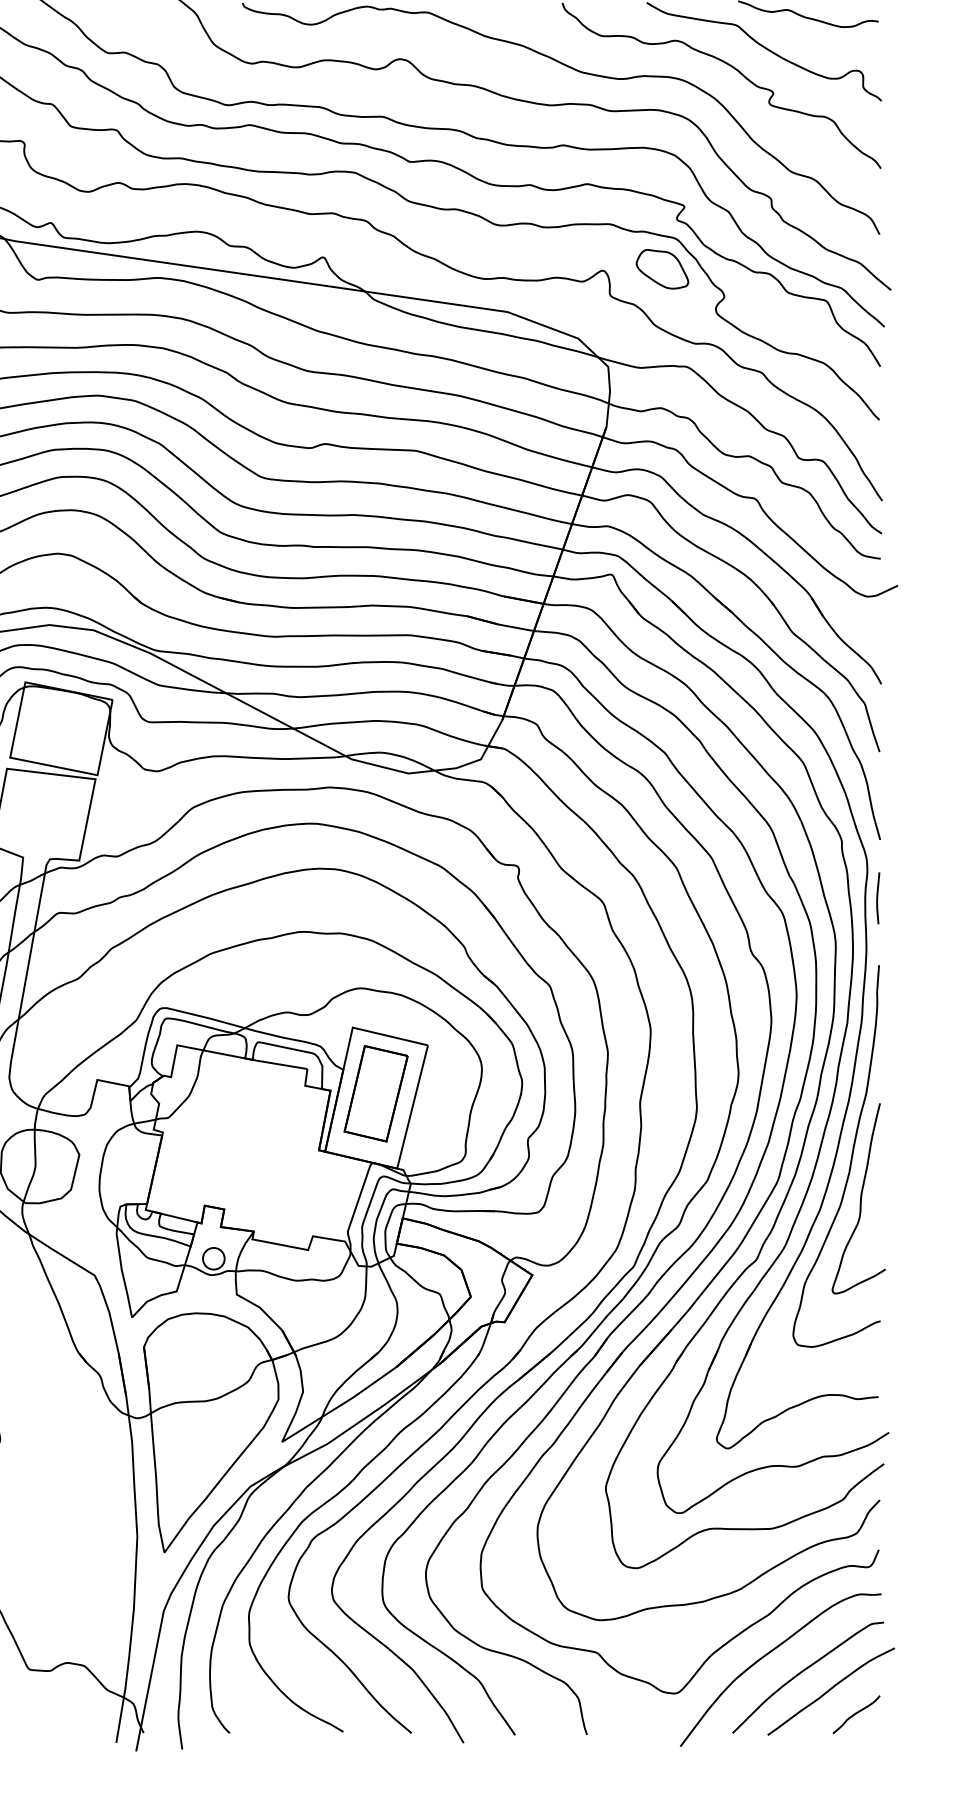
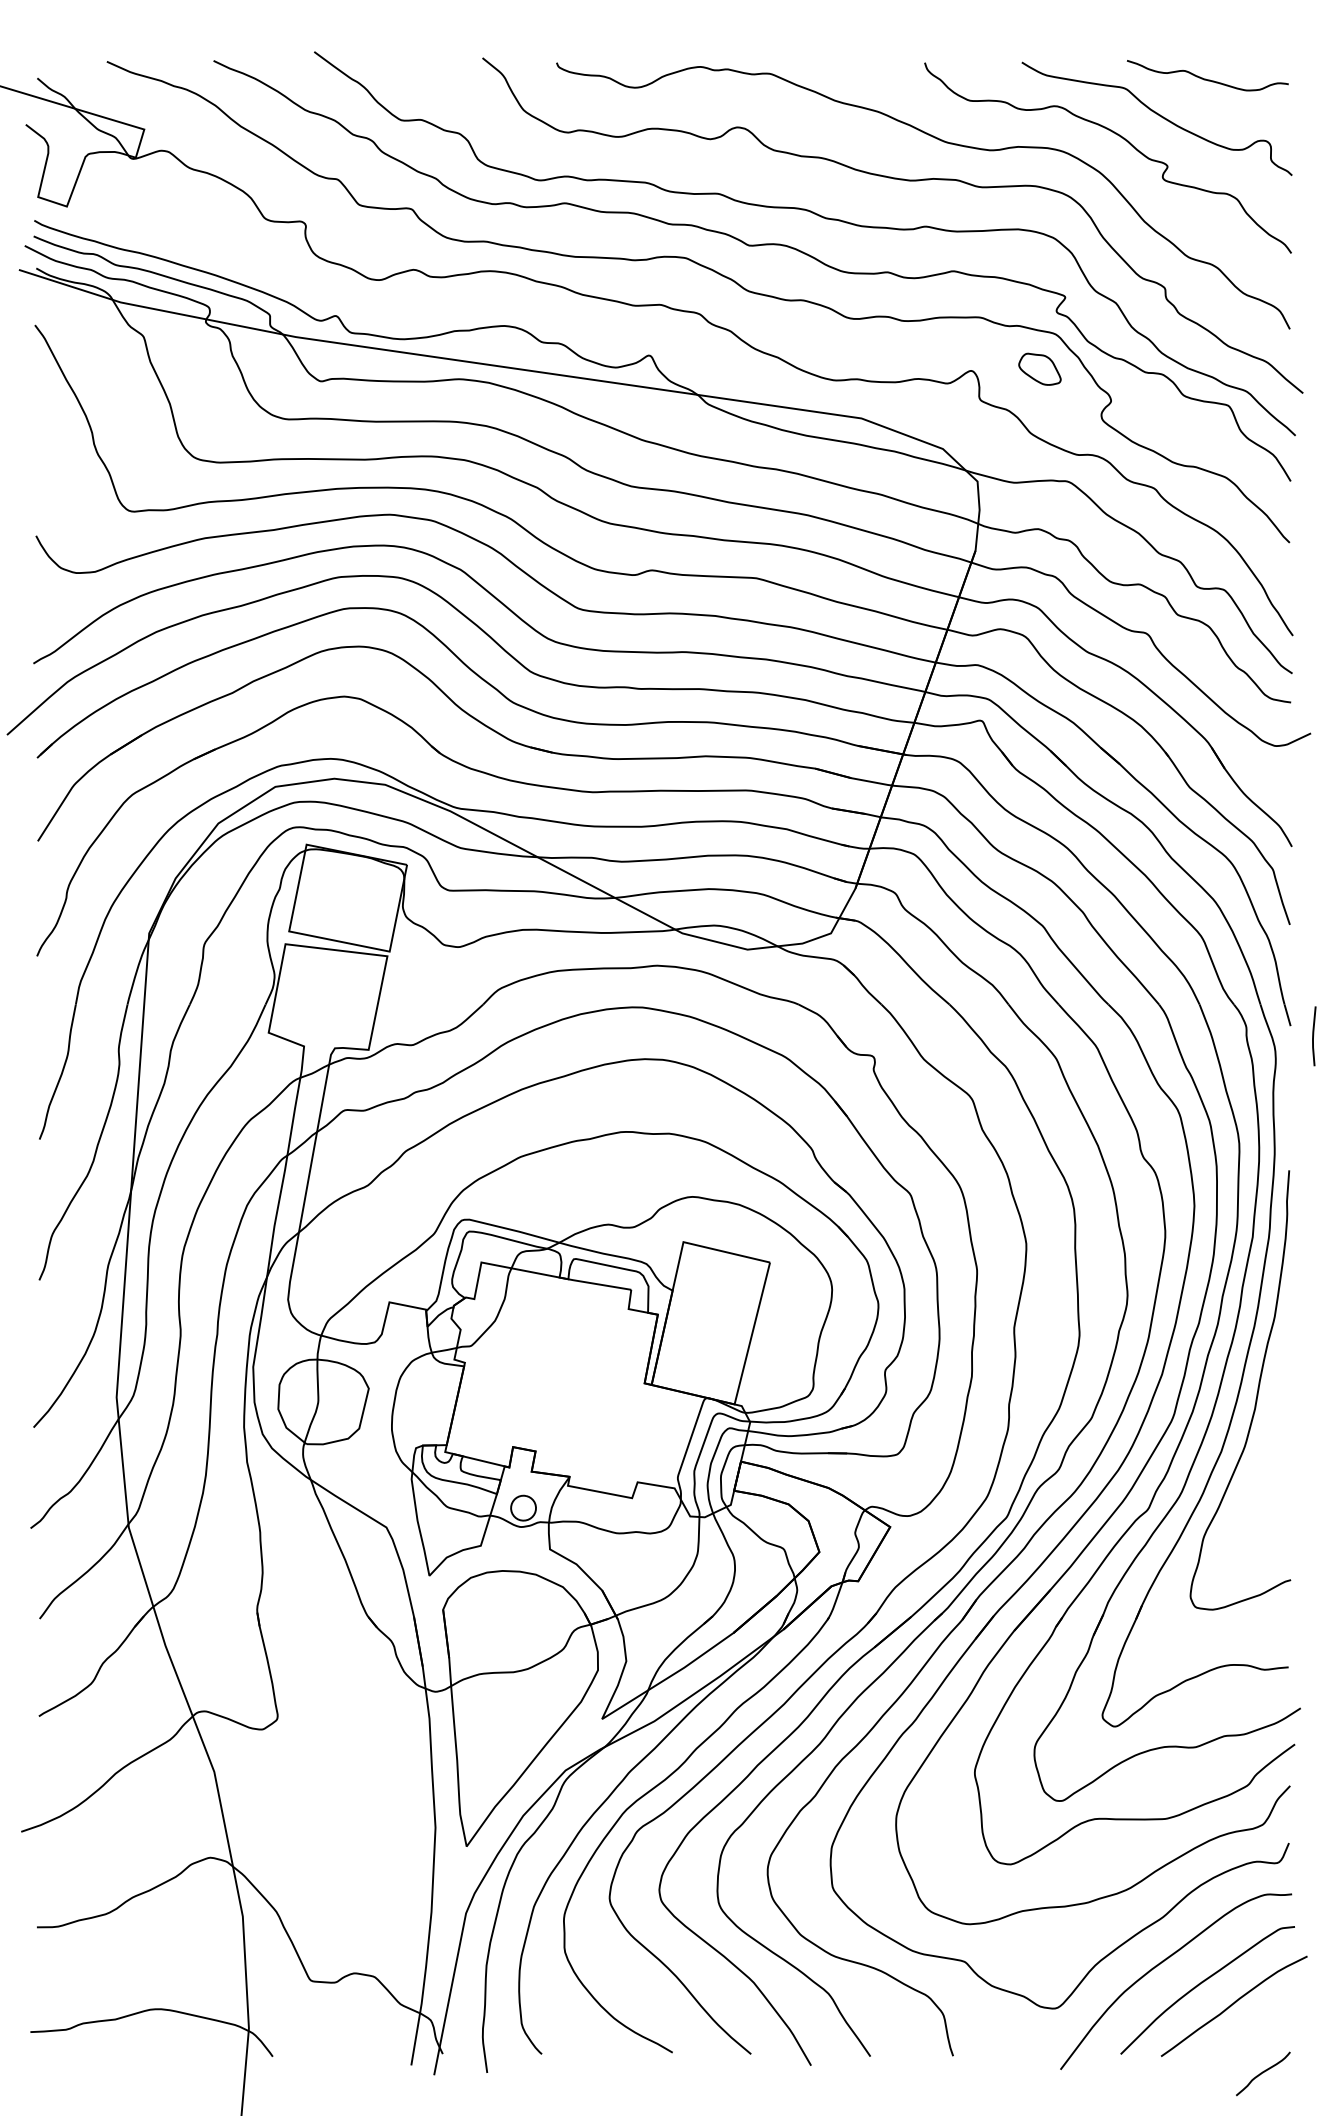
part: (662, 269) -> (1039, 369), size x0.7
line: (877, 898) -> (1313, 1036), moved
part: (376, 1093) -> (710, 1318), removed
curve: (860, 1199) -> (1267, 1439), removed
curve: (856, 1714) -> (1263, 2073), moved

